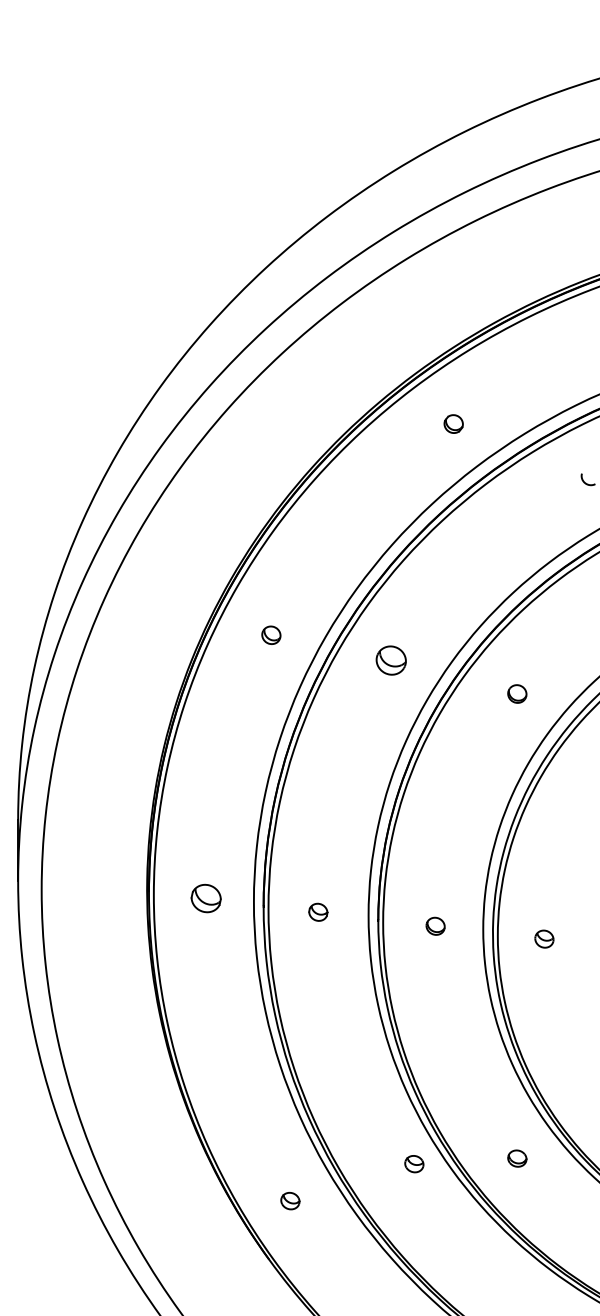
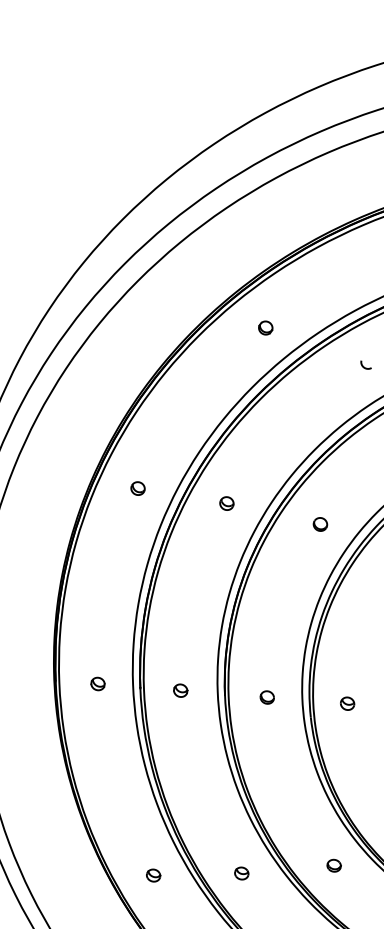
part: (391, 660) -> (227, 503), size x0.62
part: (206, 898) -> (98, 683), size x0.62
part: (414, 1164) -> (241, 873), moved
part: (290, 1201) -> (153, 875), moved

